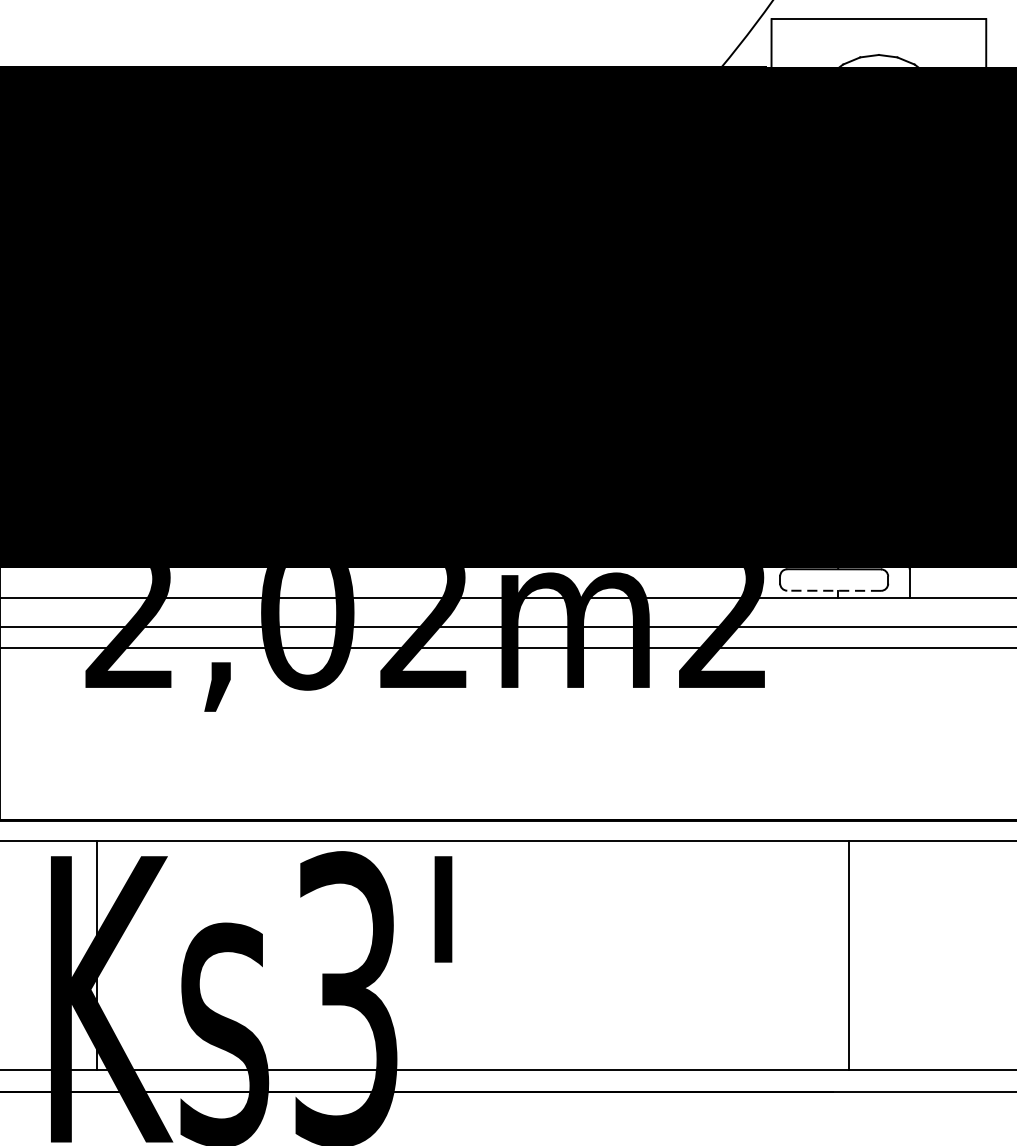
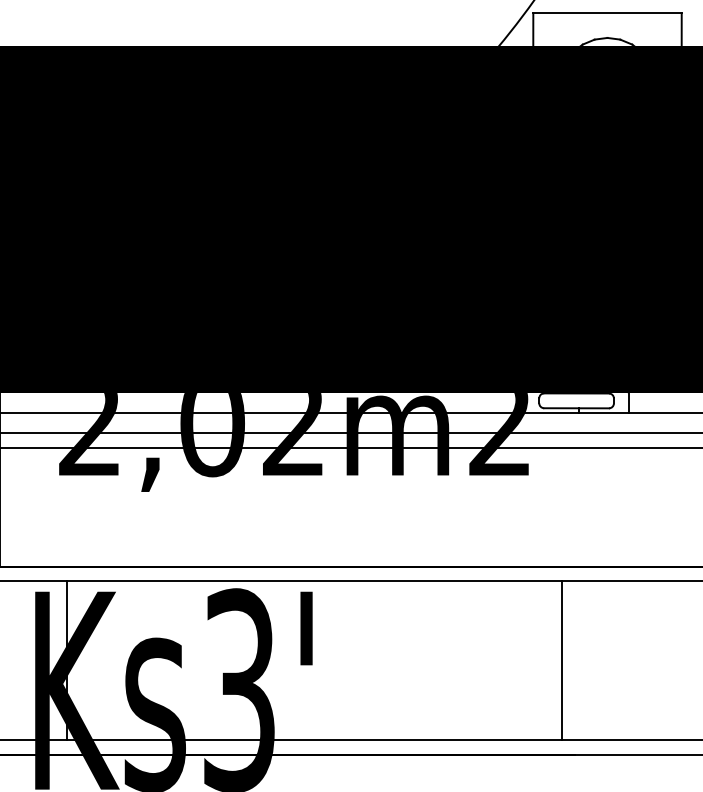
line: (834, 591) -> (576, 408), dashed -> solid
line: (848, 955) -> (561, 660), moved

